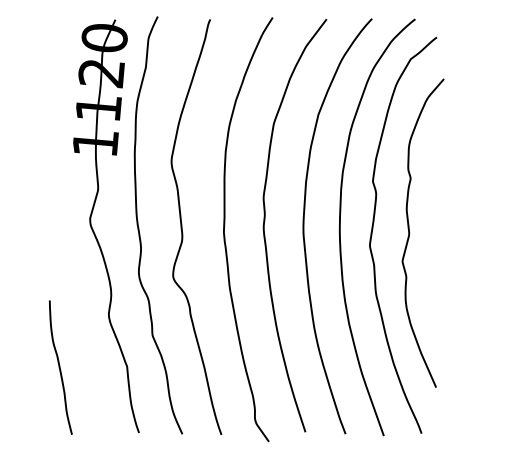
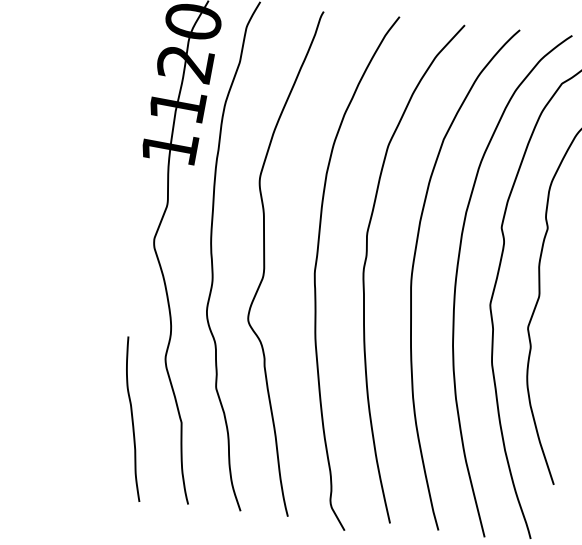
curve: (60, 367) -> (133, 419), moved

